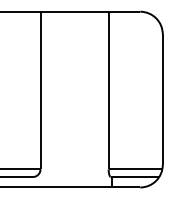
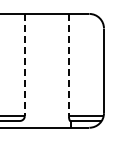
line: (40, 91) -> (24, 65), solid -> dashed
line: (107, 91) -> (68, 65), solid -> dashed

